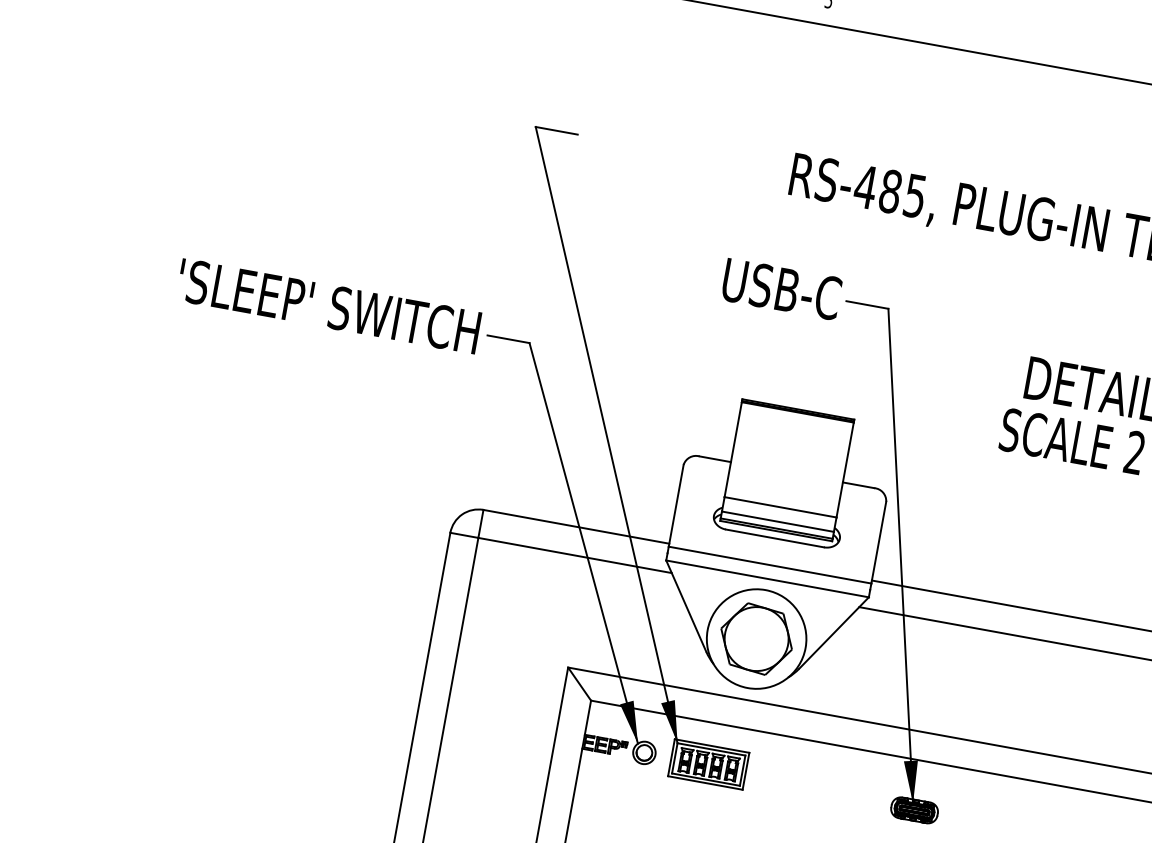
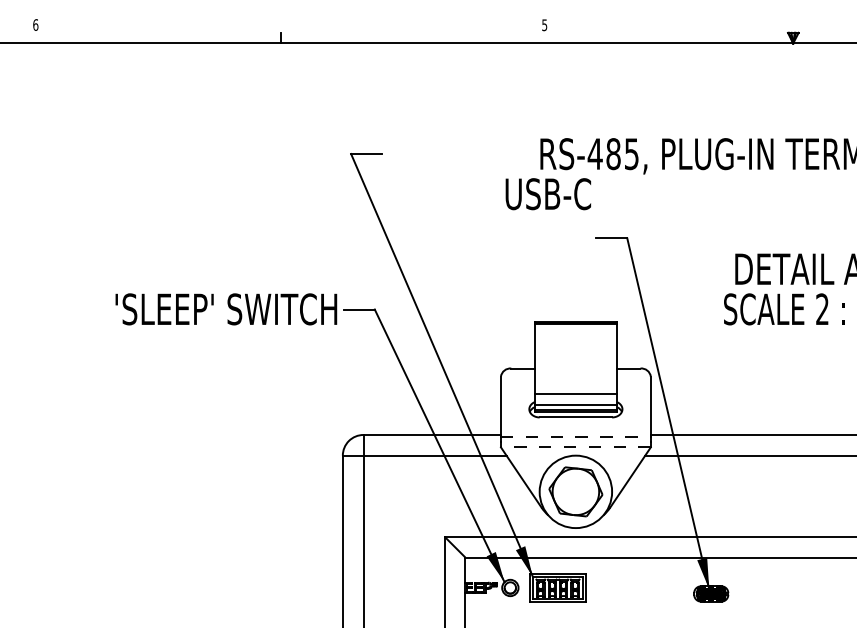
text: (780, 289) -> (547, 194), moved
line: (769, 565) -> (575, 437), solid -> dashed
line: (767, 578) -> (575, 447), solid -> dashed

